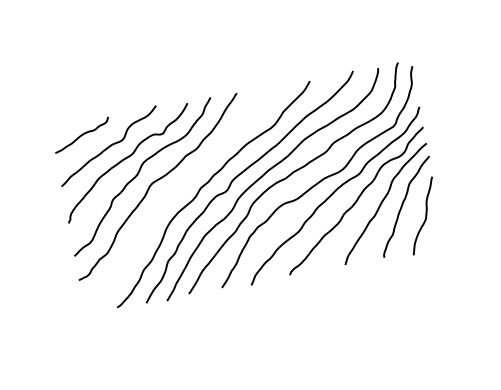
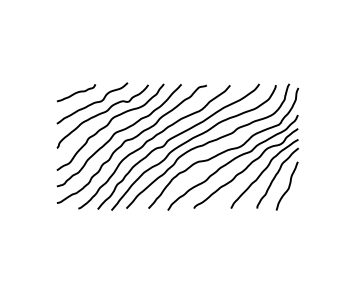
curve: (177, 190) -> (131, 140), added

